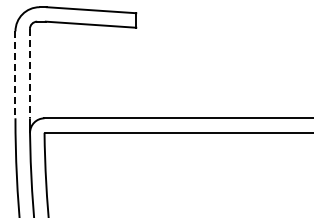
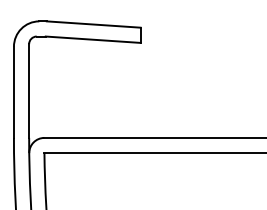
line: (29, 73) -> (28, 90), dashed -> solid
line: (15, 75) -> (13, 93), dashed -> solid

